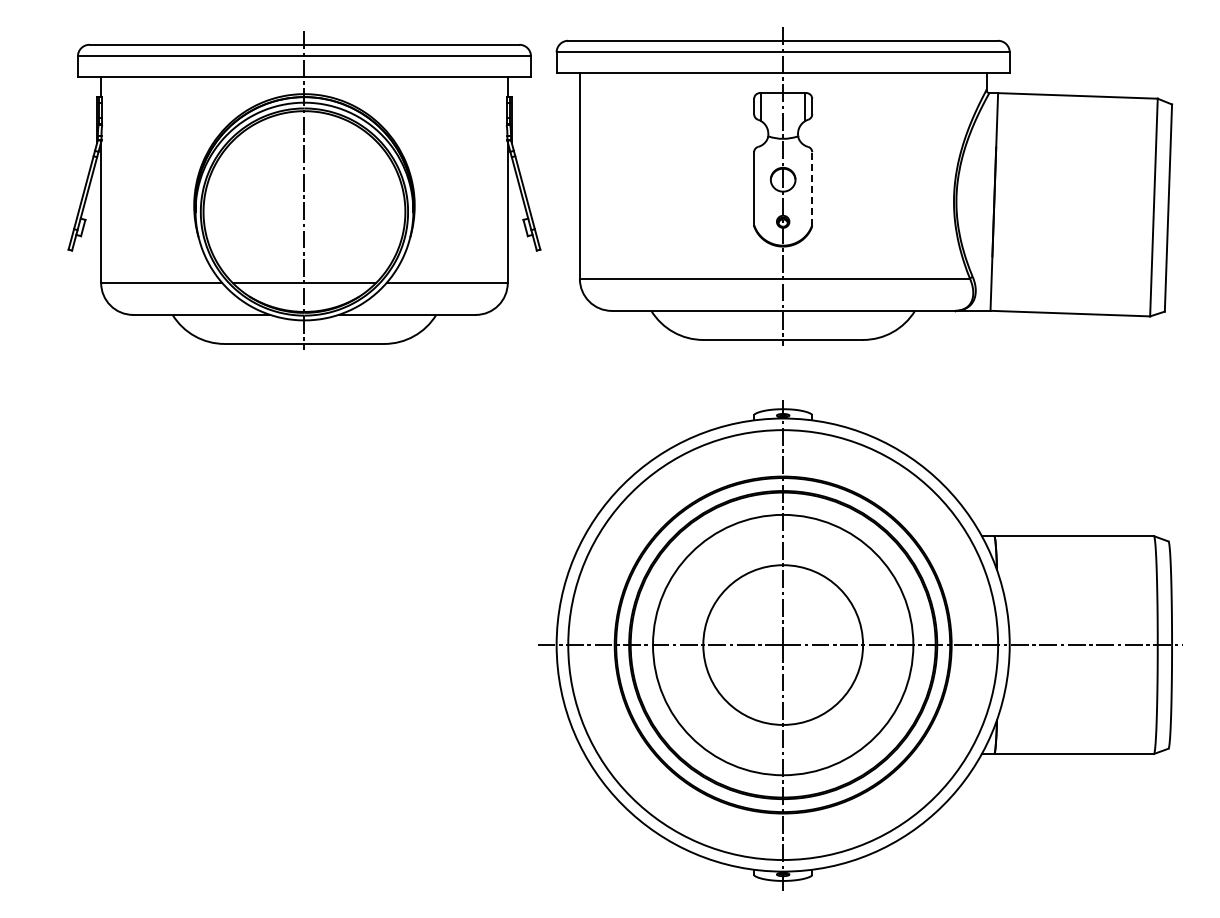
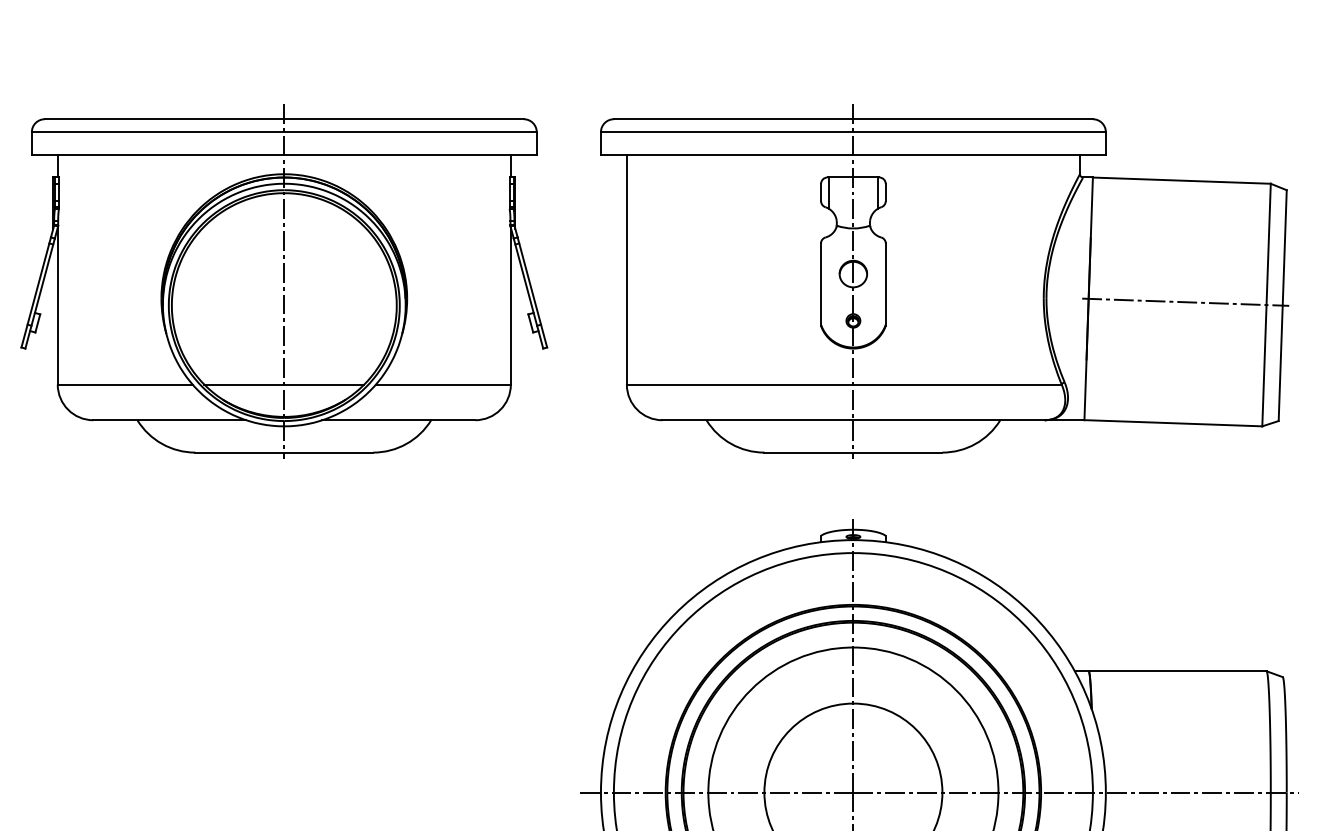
line: (812, 189) -> (886, 284), dashed -> solid
part: (304, 190) -> (284, 281), moved
line: (1081, 204) -> (1185, 301), added

